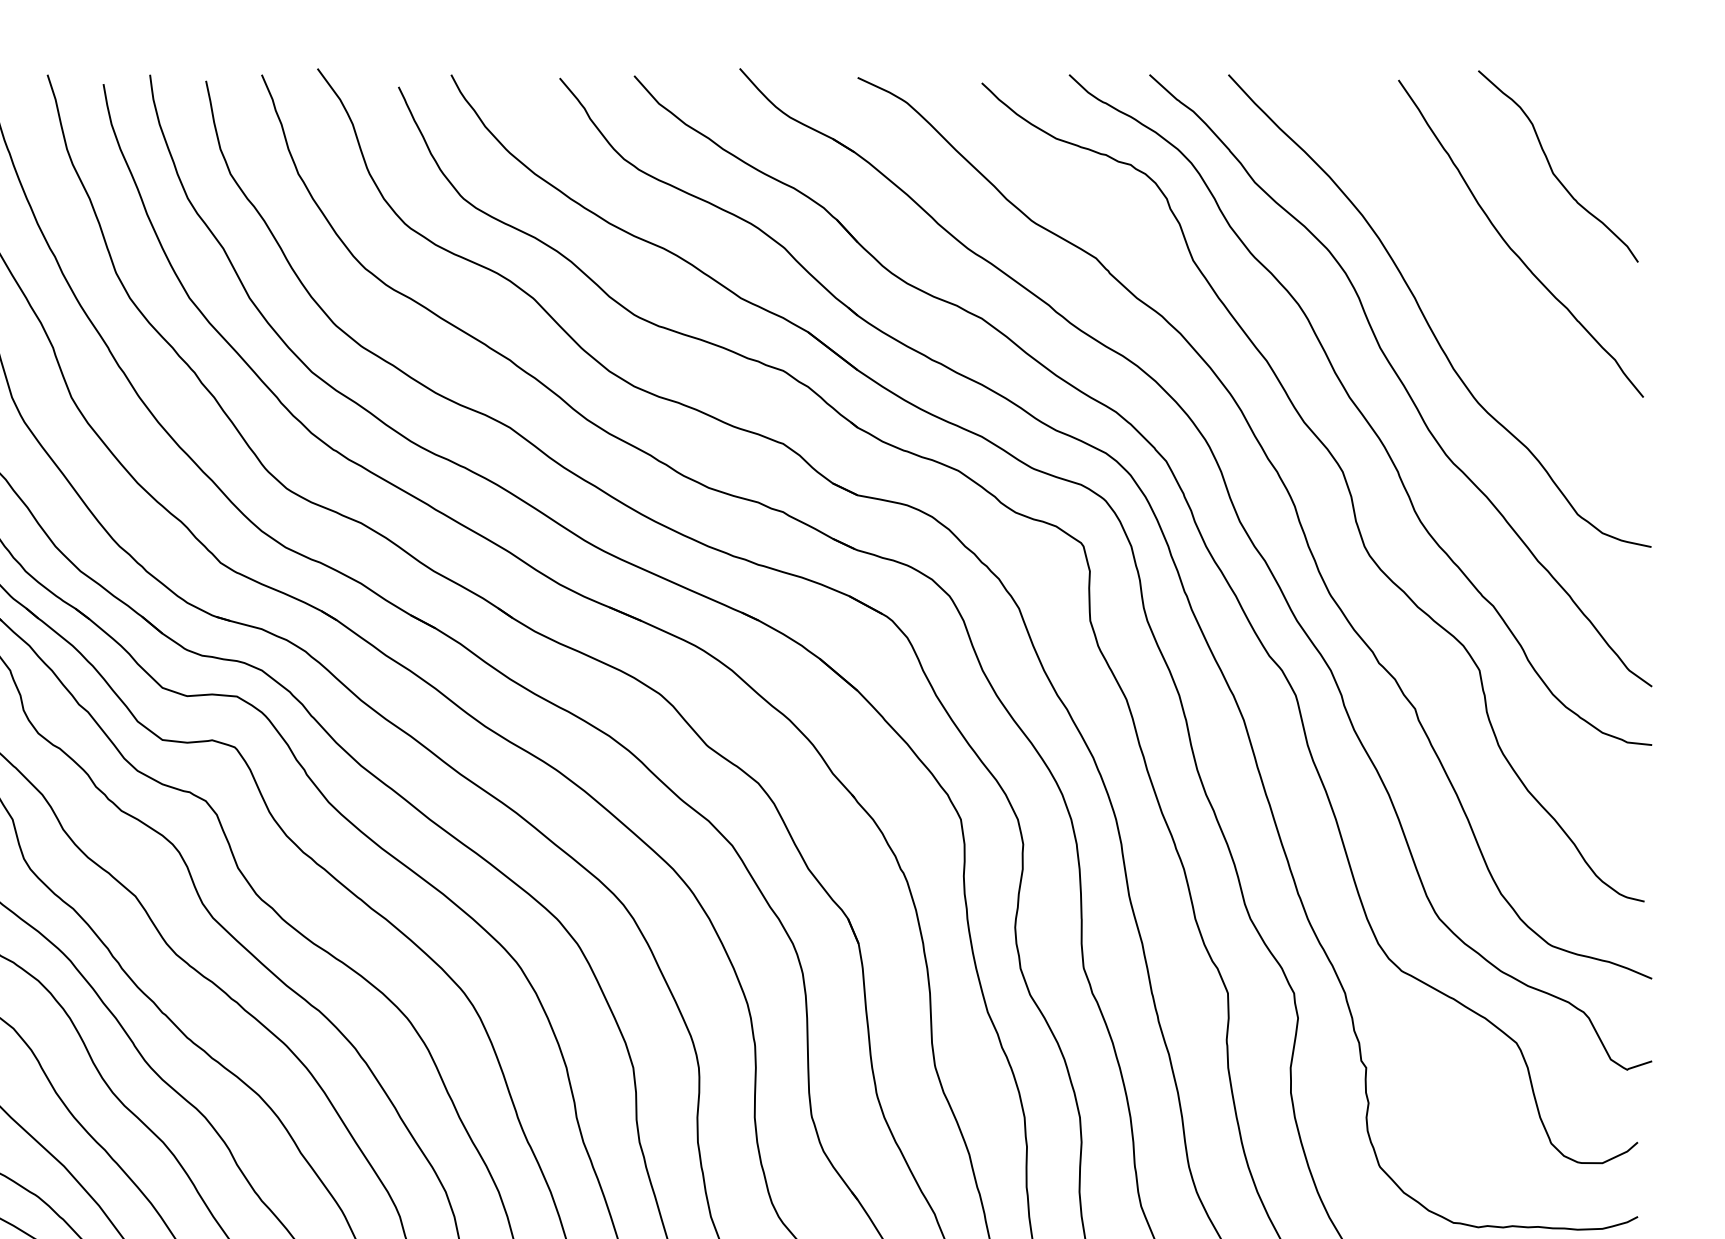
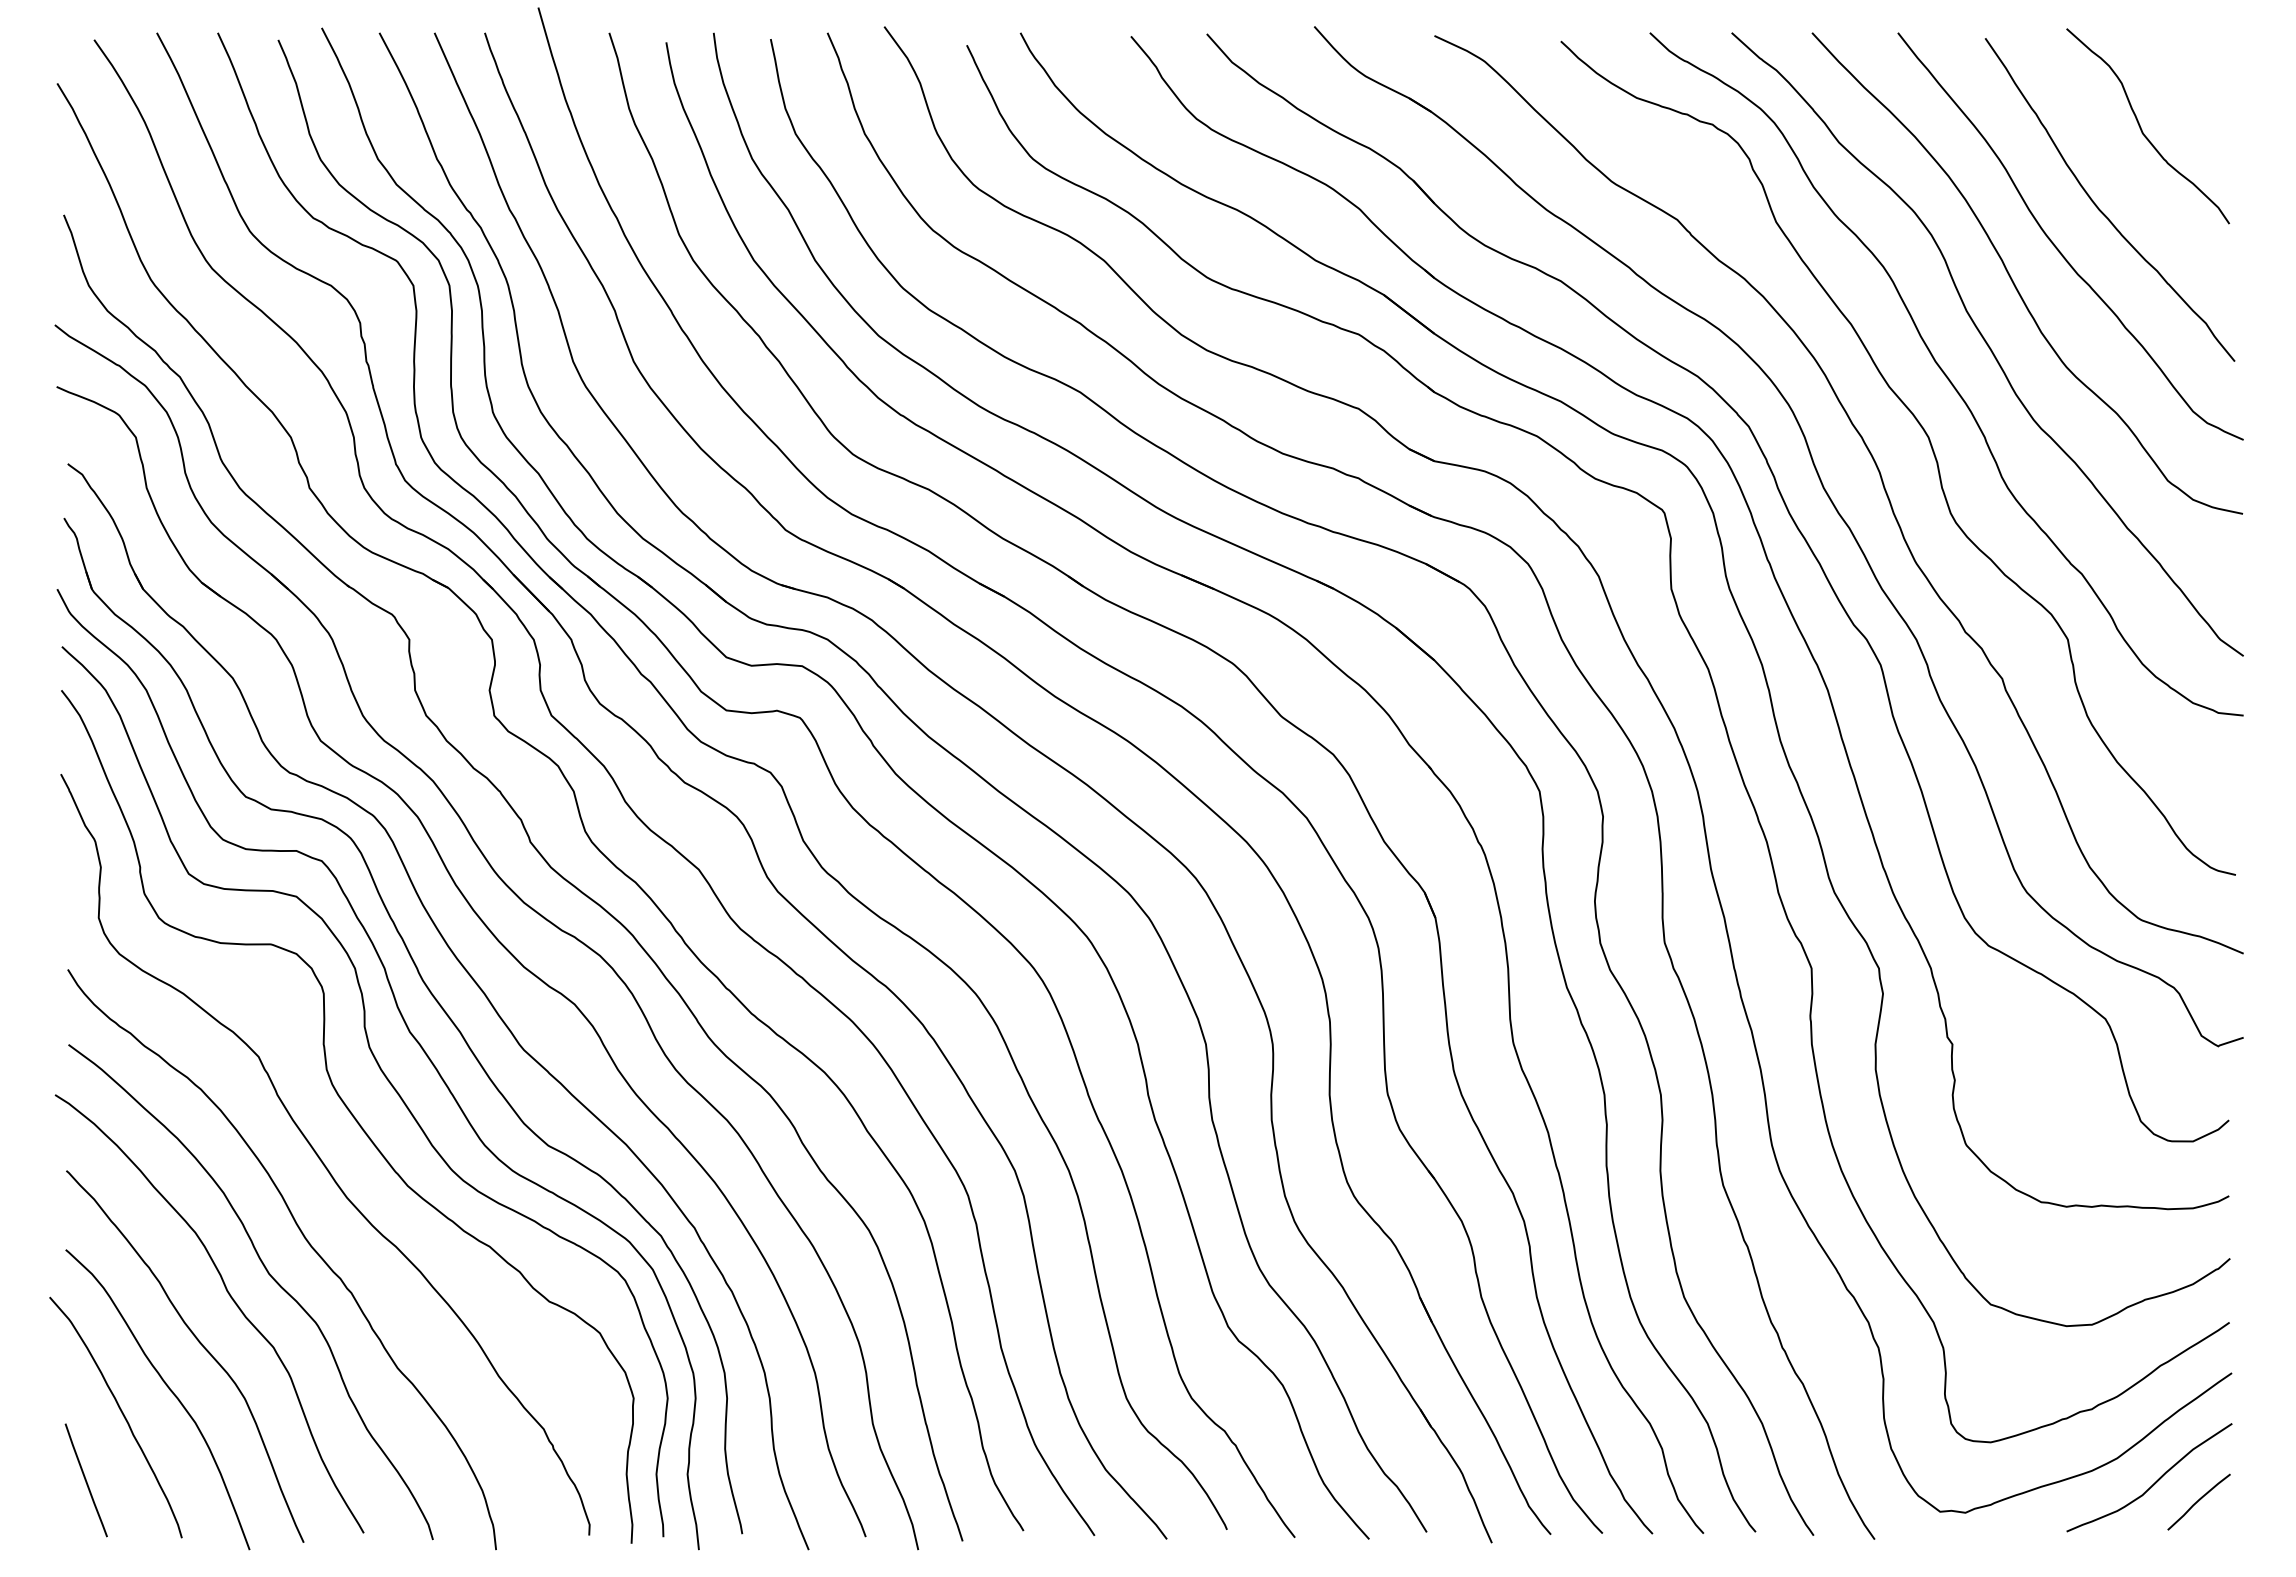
curve: (1470, 286) -> (2058, 248), added

